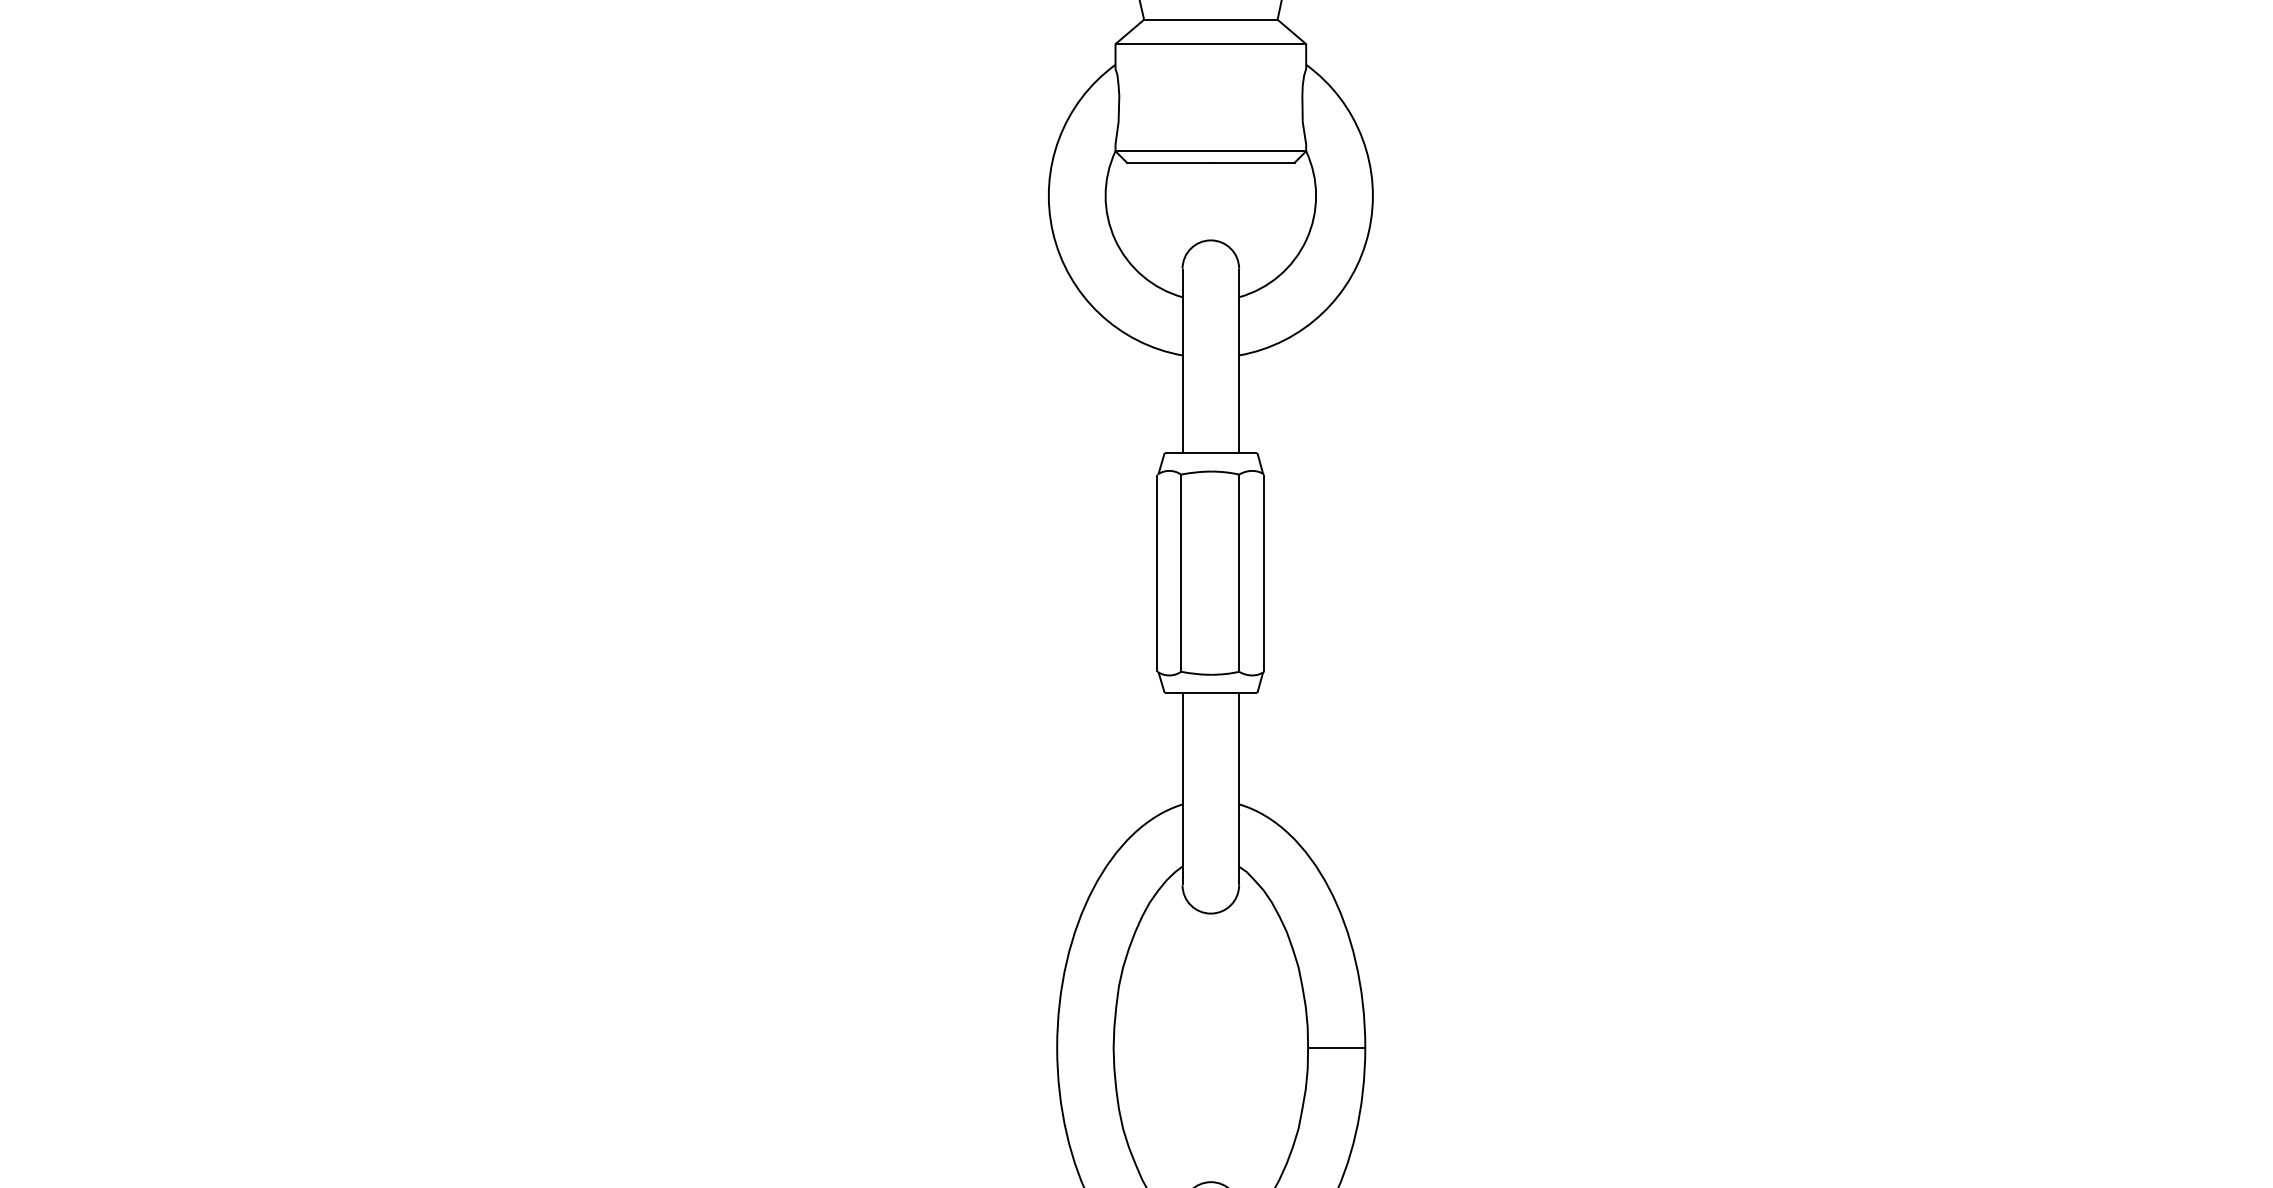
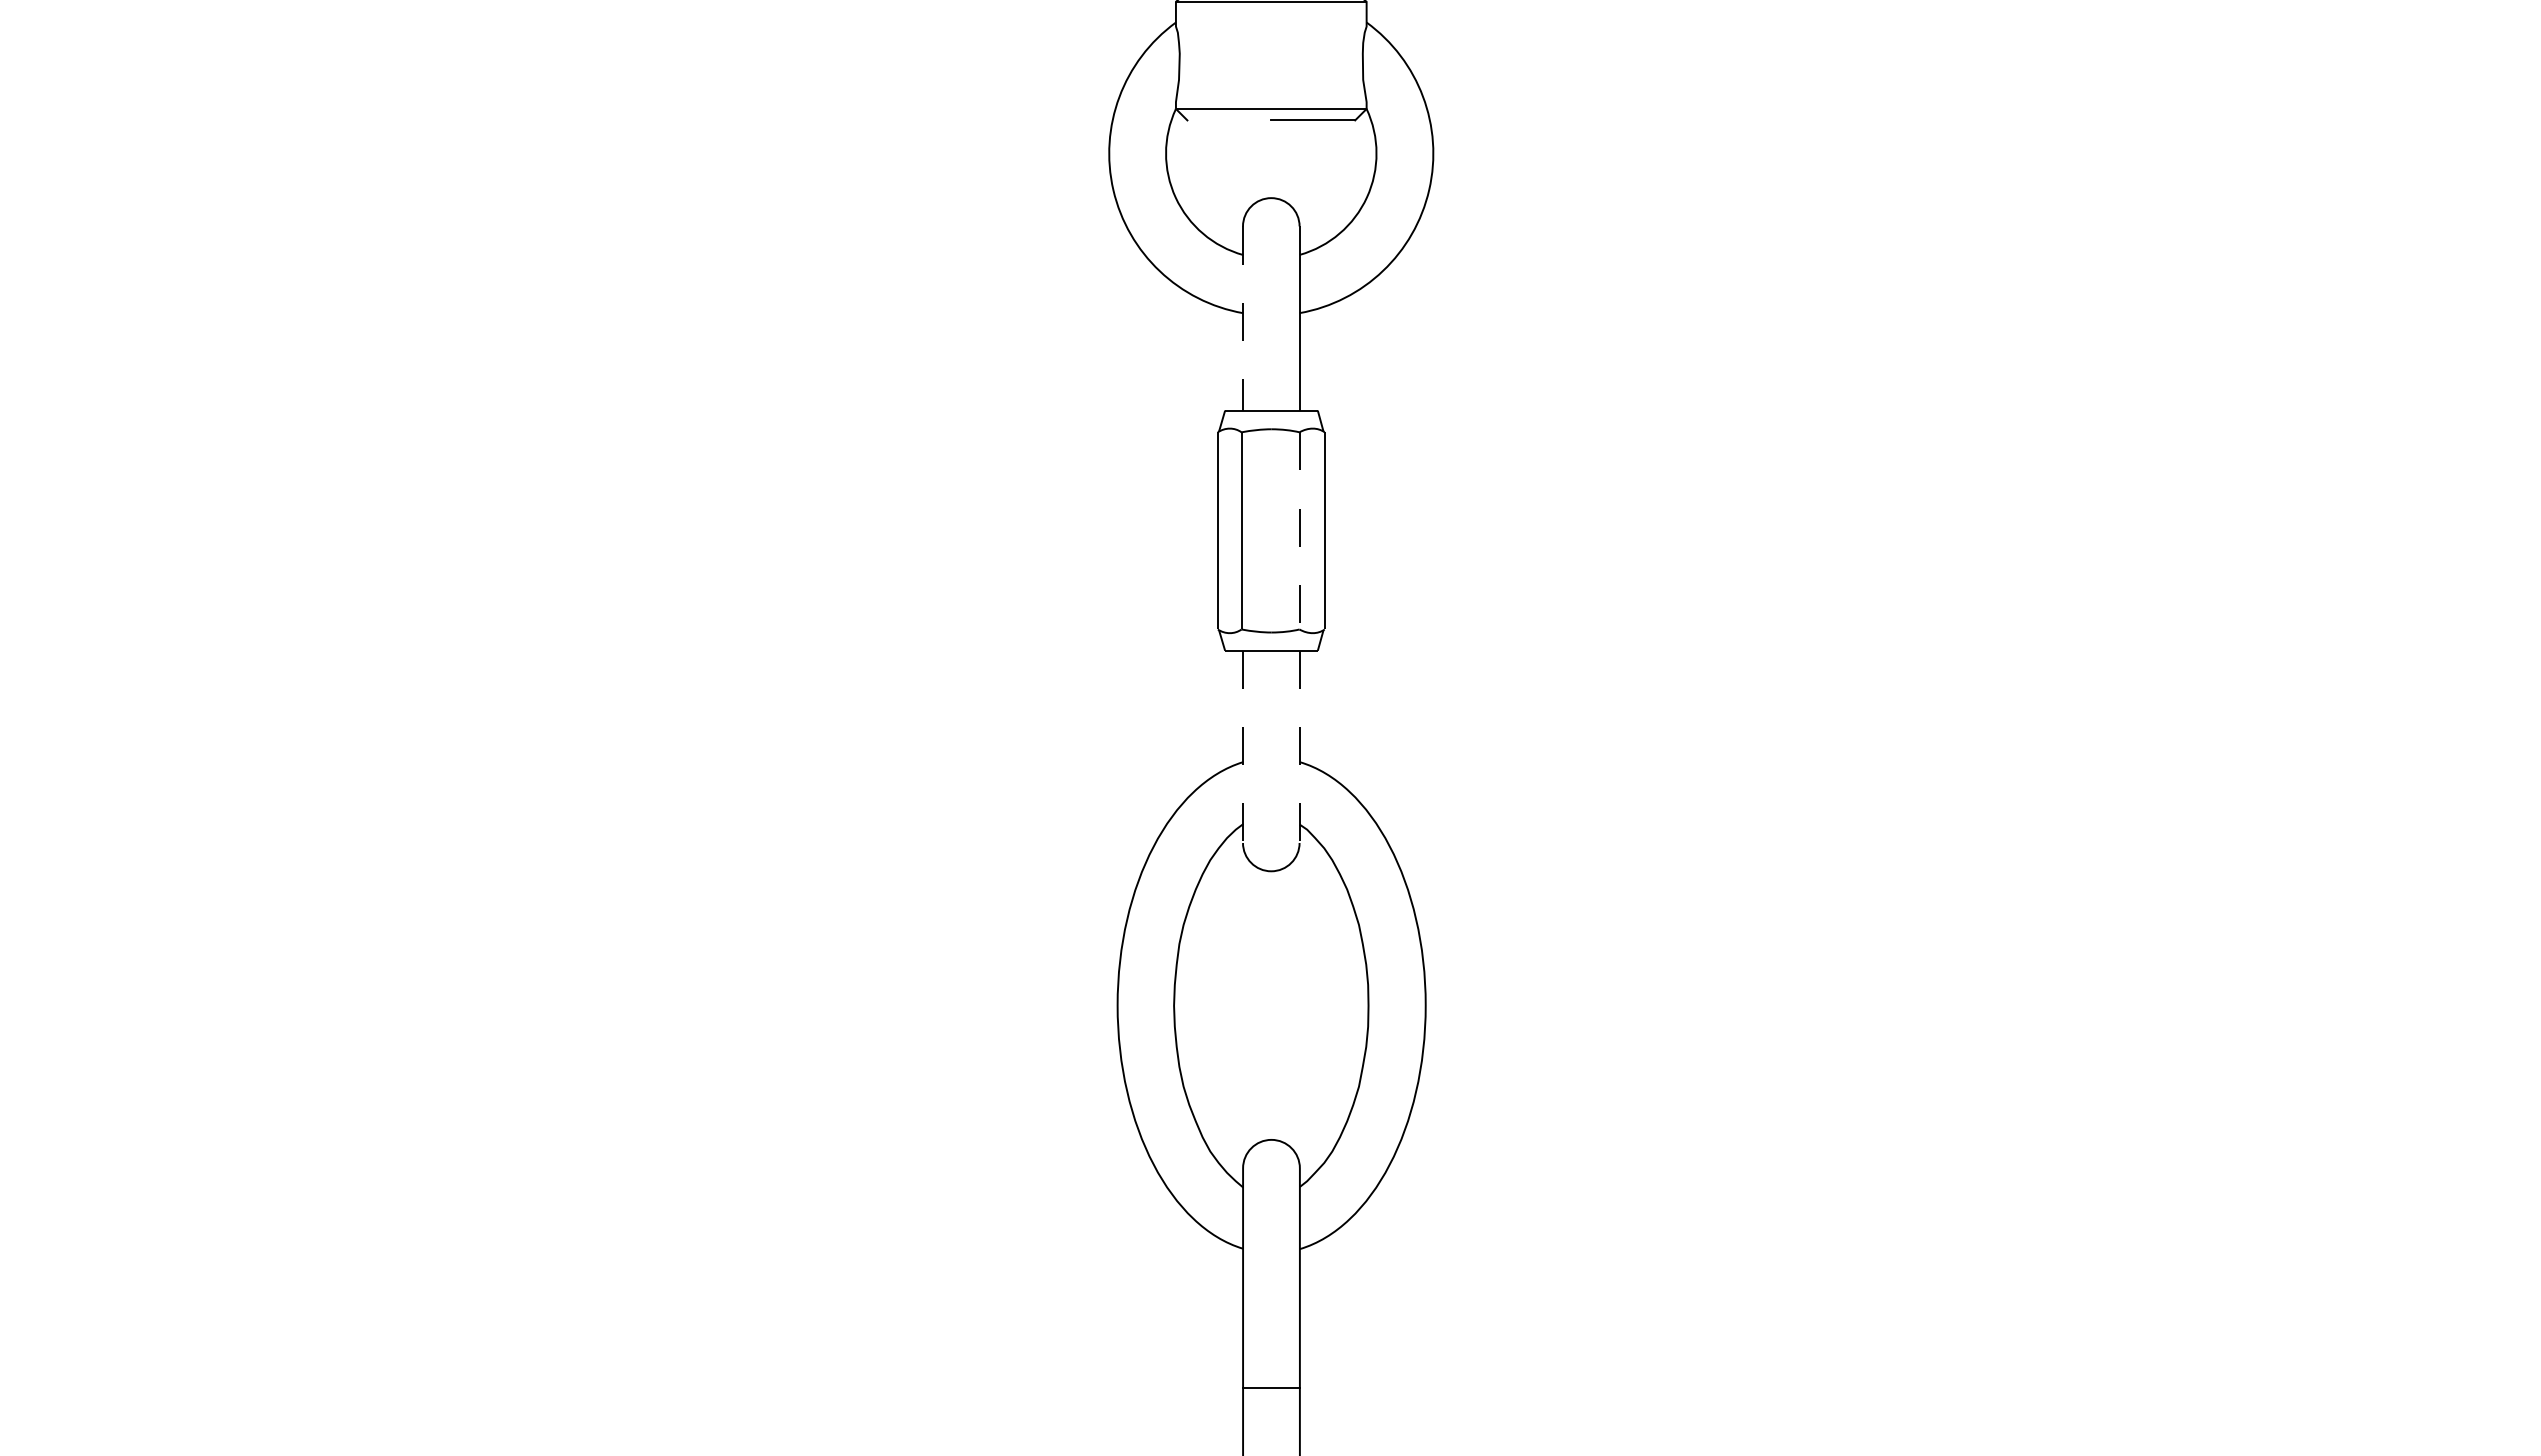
line: (1169, 162) -> (1229, 120), removed
line: (1183, 361) -> (1243, 319), solid -> dashed
line: (1239, 572) -> (1299, 530), solid -> dashed
line: (1183, 789) -> (1243, 747), solid -> dashed
line: (1239, 789) -> (1299, 747), solid -> dashed
line: (1336, 1047) -> (1396, 1005), removed

